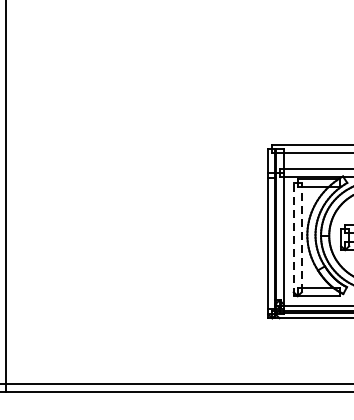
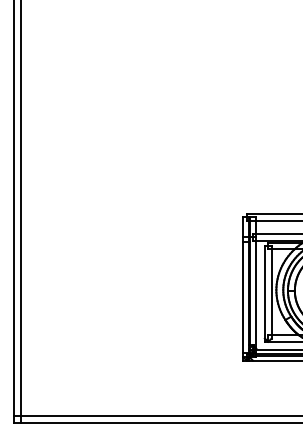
line: (301, 236) -> (271, 291), dashed -> solid
line: (293, 239) -> (264, 293), dashed -> solid

